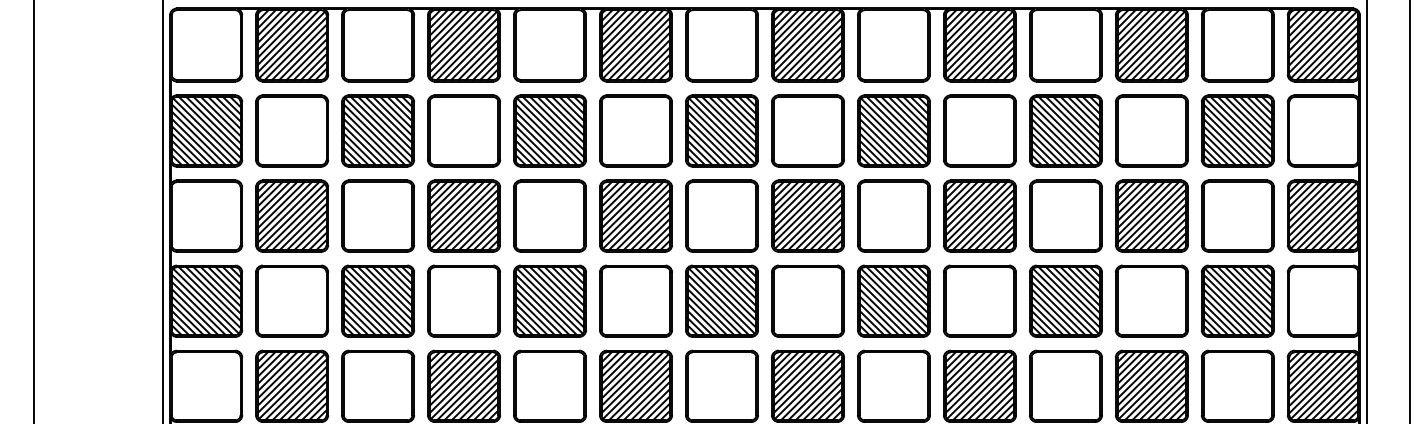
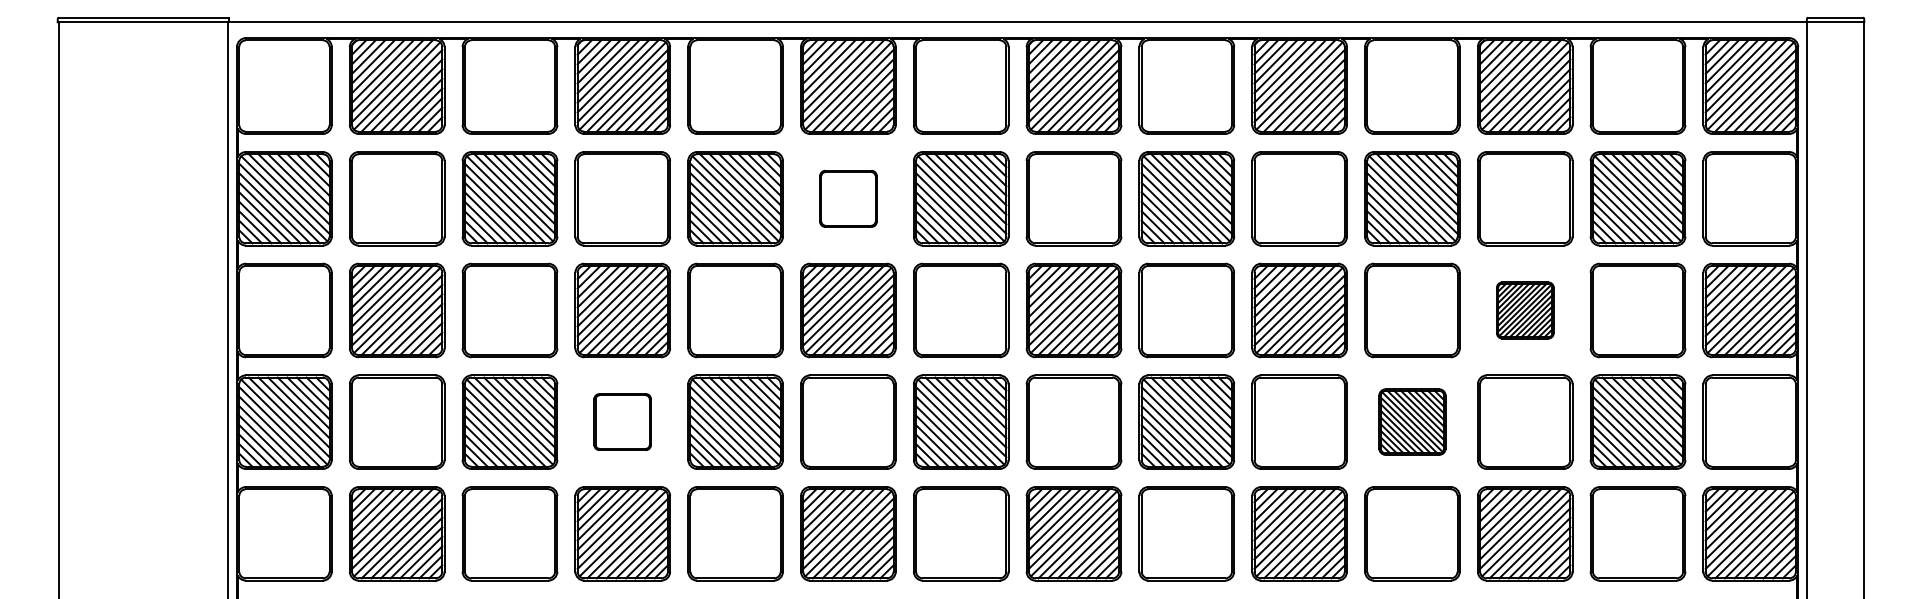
part: (636, 130) -> (848, 198), size x0.6
part: (1152, 216) -> (1525, 310), size x0.6
part: (463, 300) -> (622, 421), size x0.6
part: (1065, 300) -> (1412, 421), size x0.7

